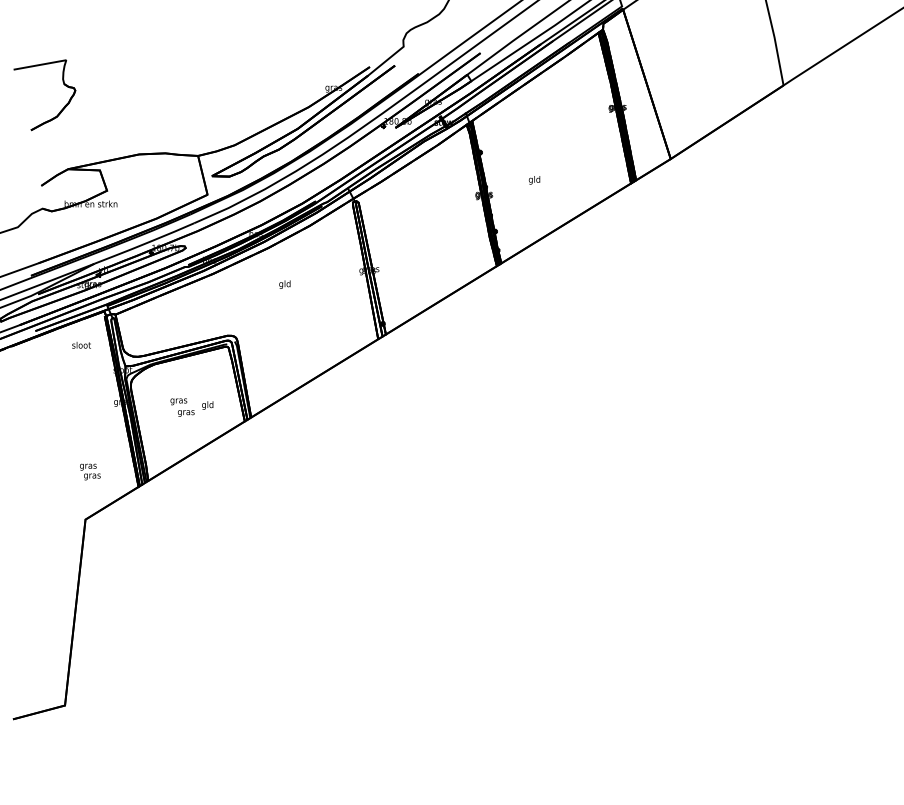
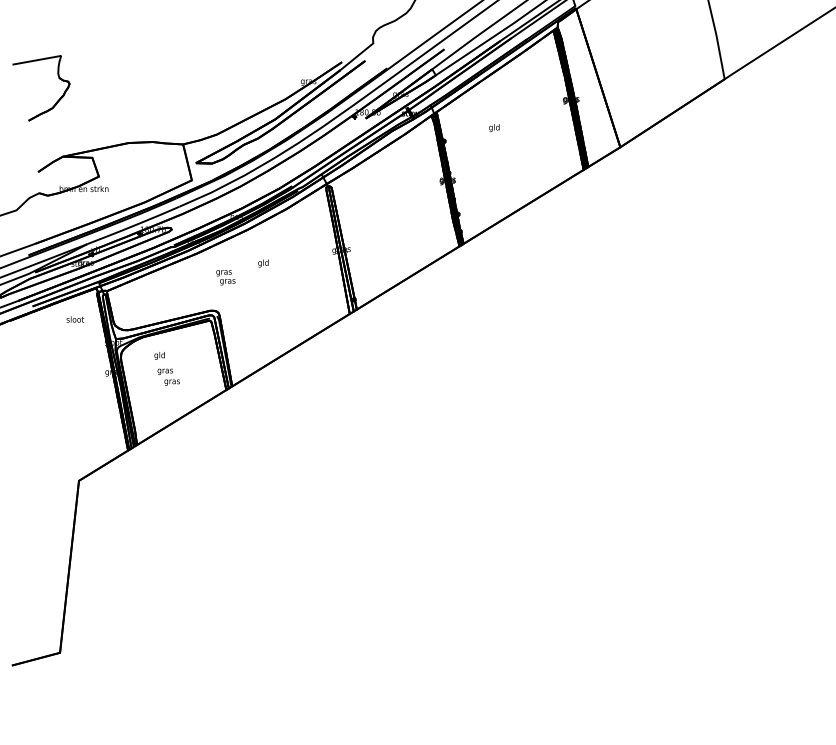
text: (534, 180) -> (494, 128), moved
text: (207, 405) -> (159, 355), moved
text: (90, 471) -> (226, 277), moved

